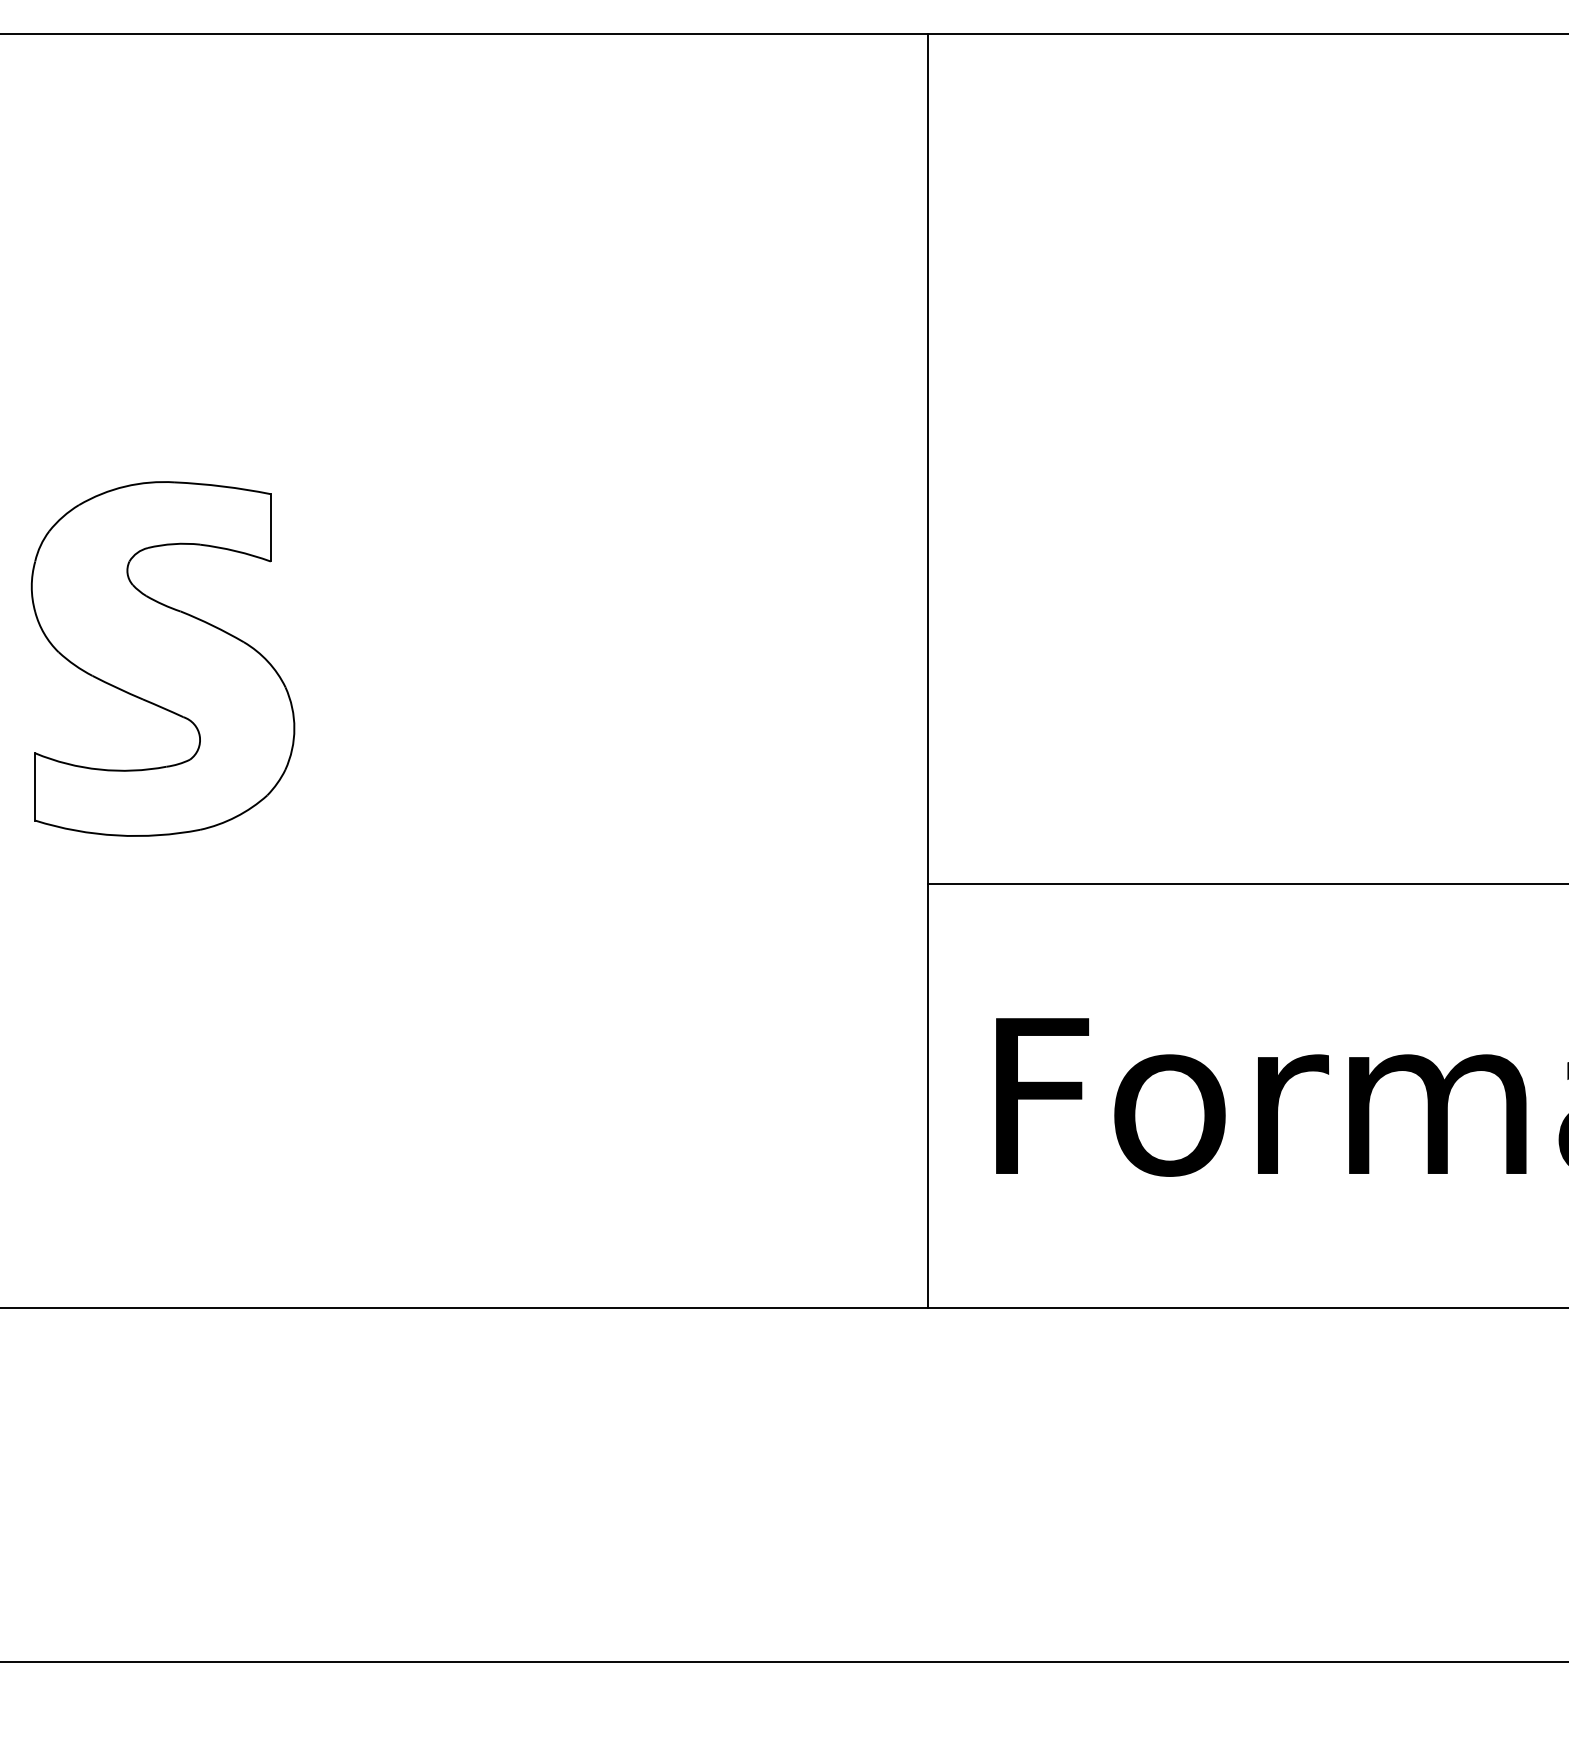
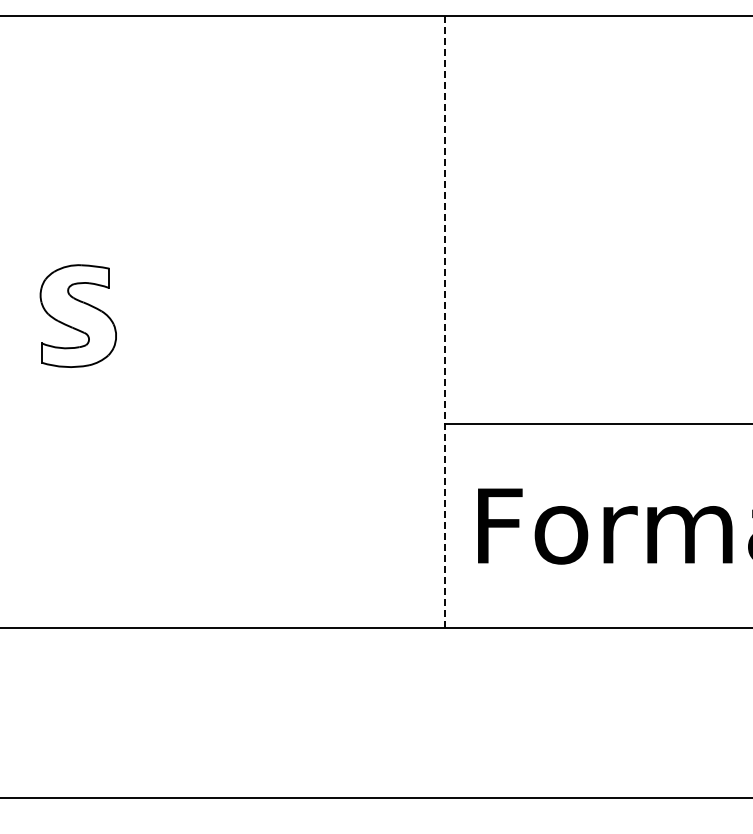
part: (163, 657) -> (78, 315), size x0.6
line: (928, 672) -> (445, 322), solid -> dashed

